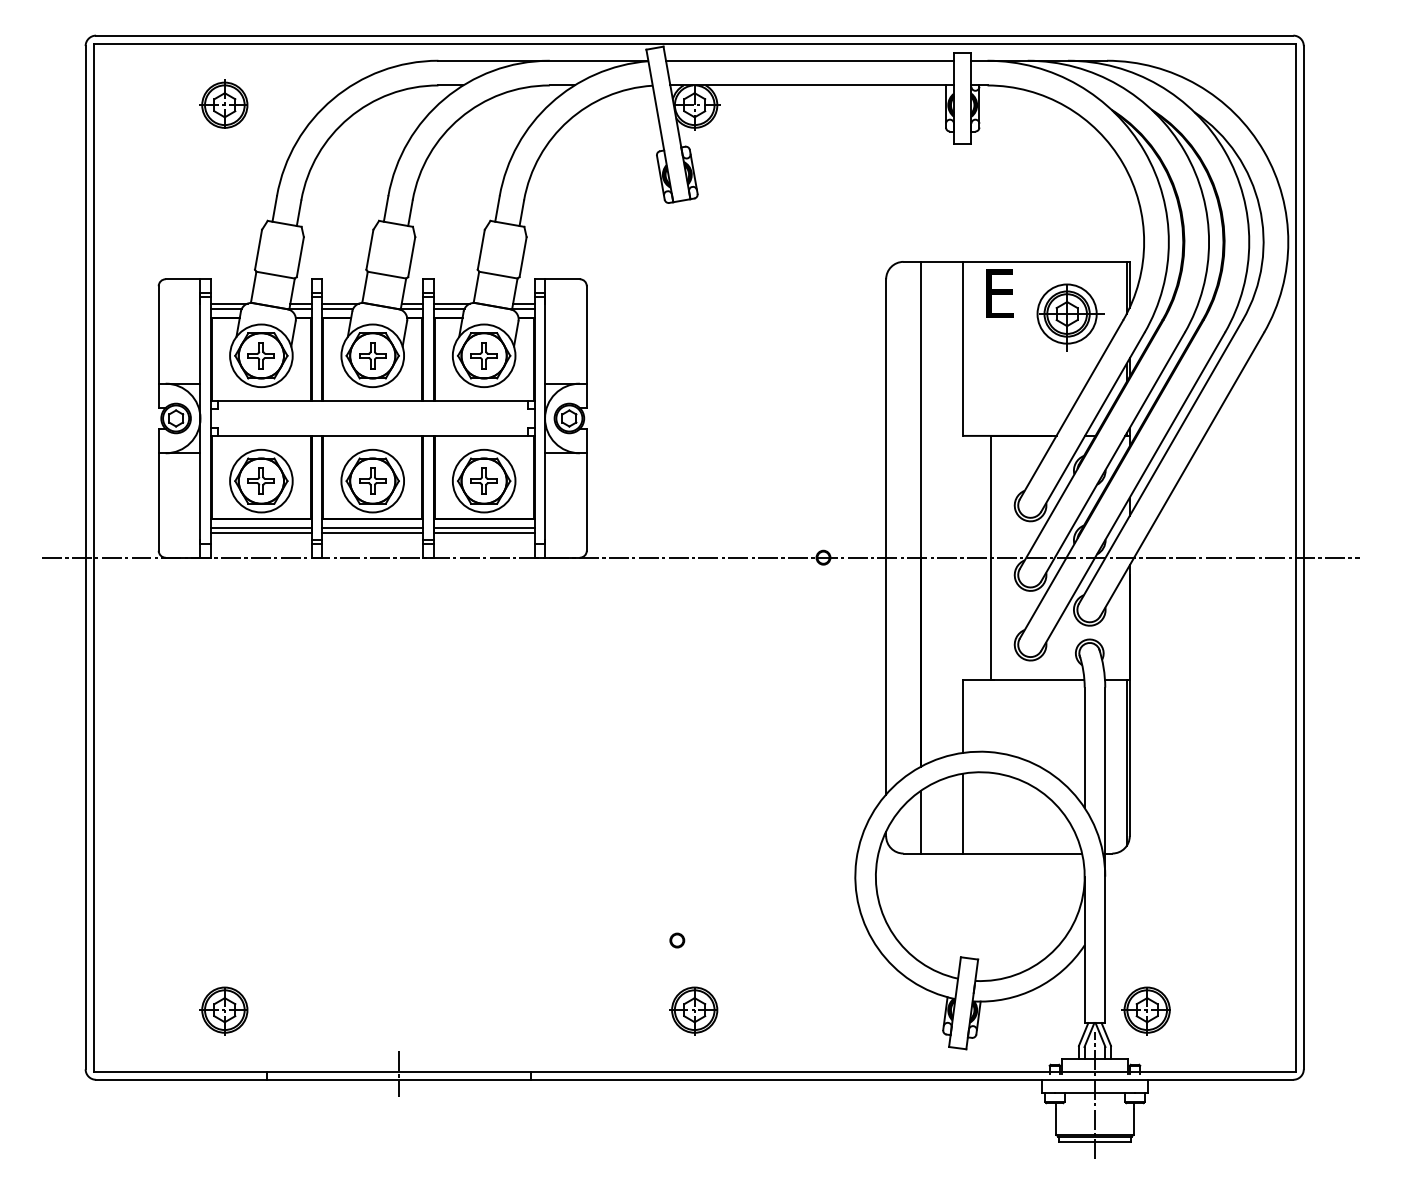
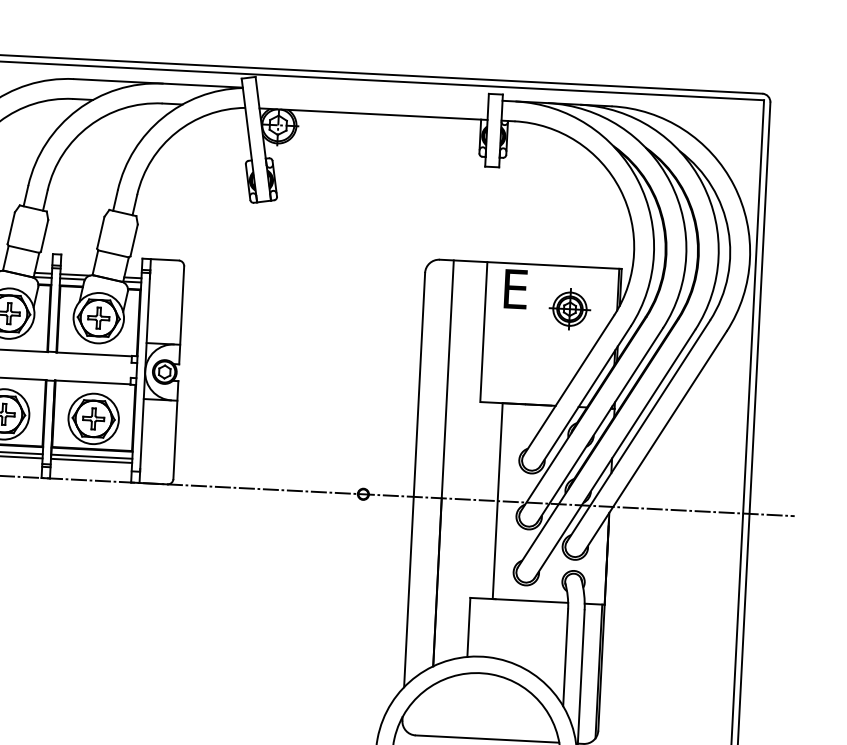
line: (810, 60) -> (373, 94), removed
part: (1070, 317) -> (571, 311), size x0.7
line: (962, 813) -> (464, 705), removed
line: (920, 821) -> (430, 710), removed

